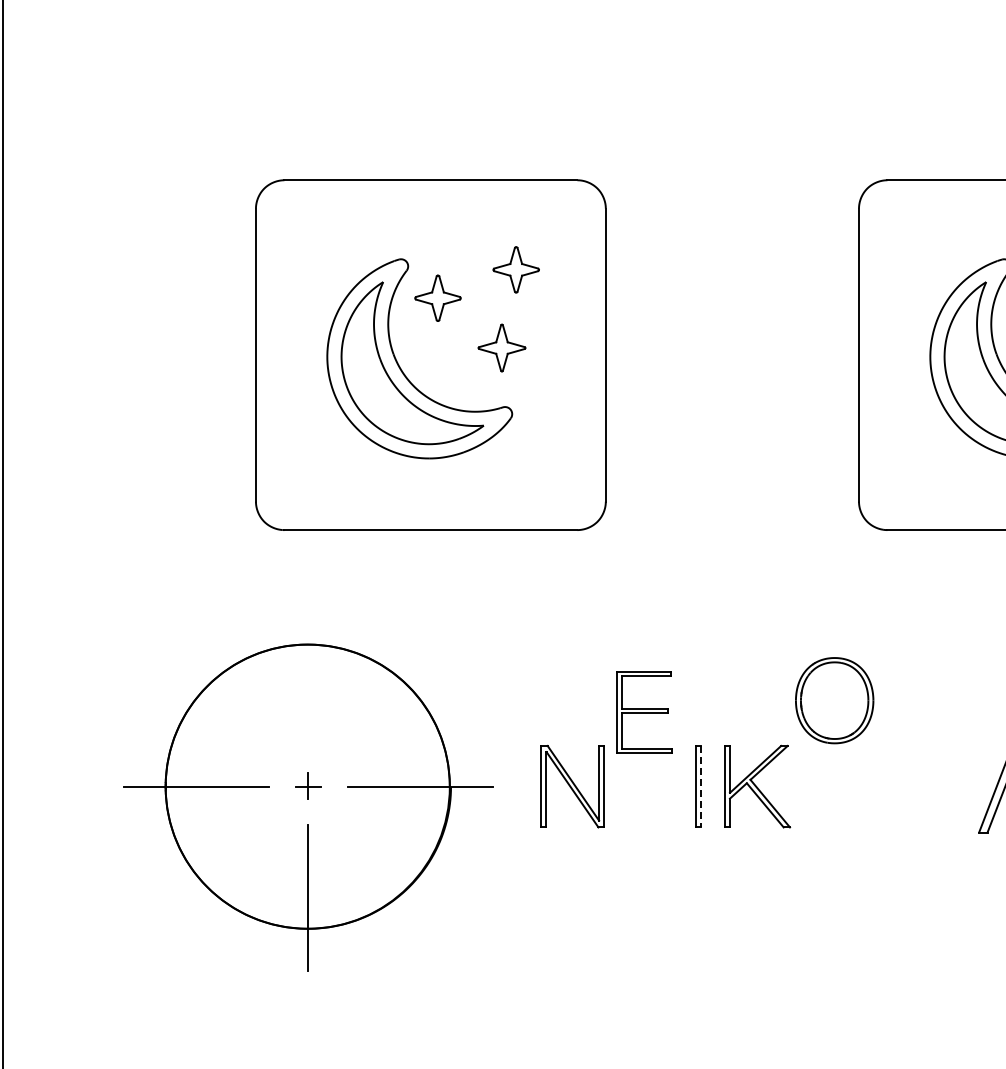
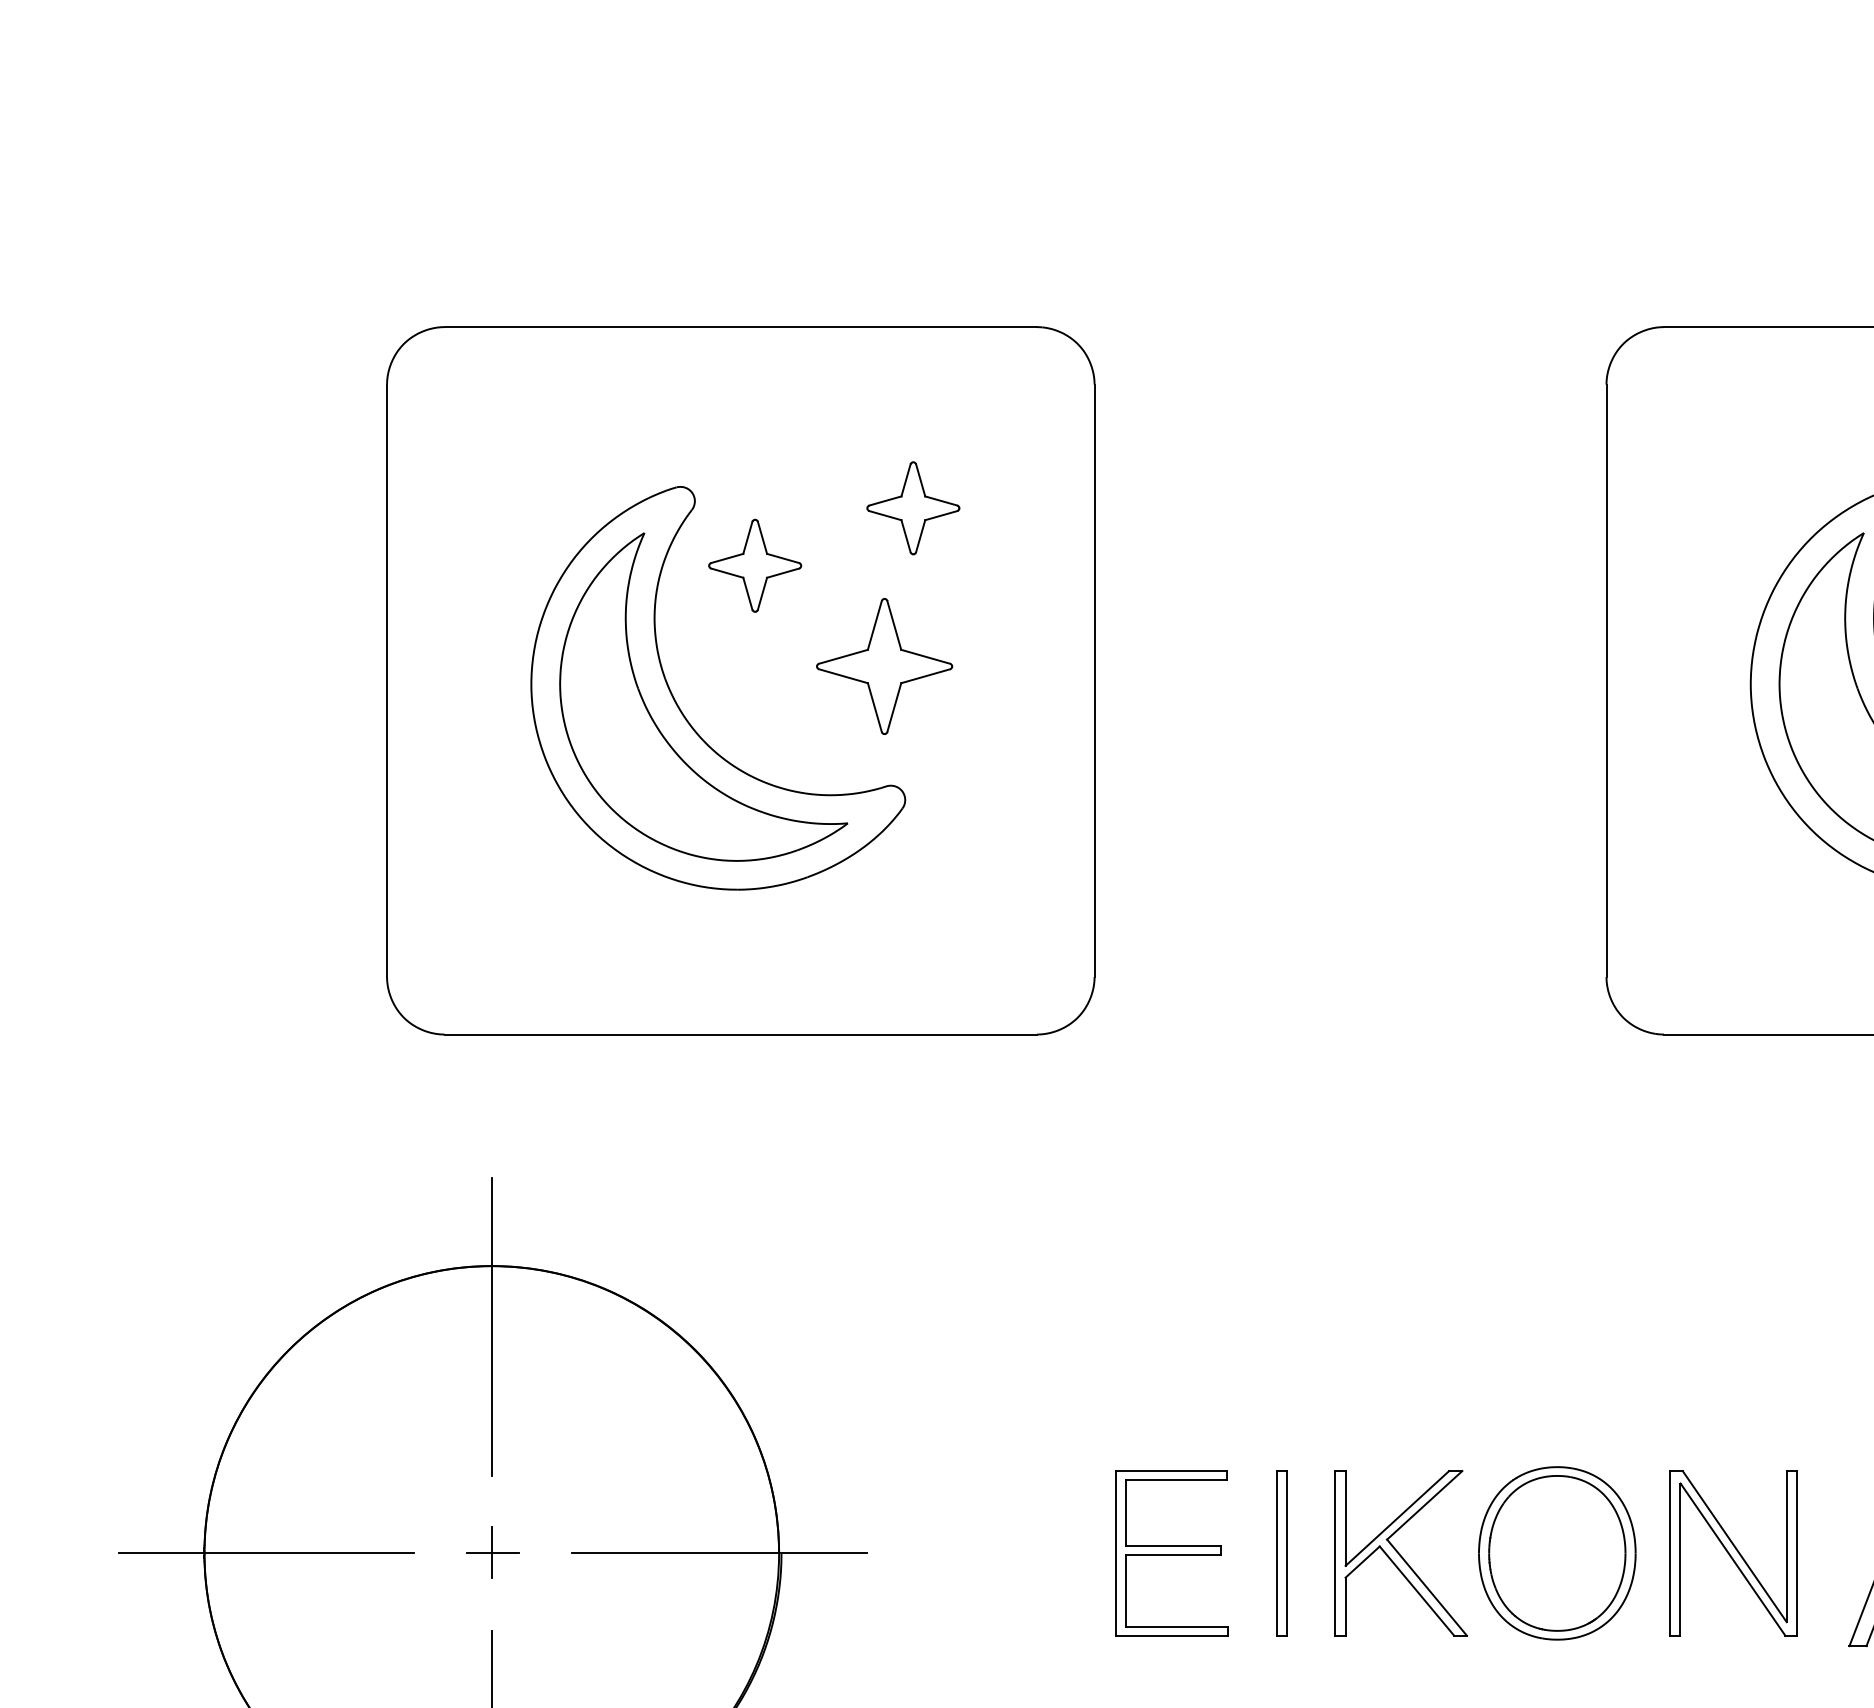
part: (501, 347) -> (883, 665), size x1.43
line: (307, 674) -> (491, 1326), added
part: (834, 700) -> (1556, 1553), moved
part: (644, 712) -> (1172, 1553), moved
part: (572, 786) -> (1732, 1553), moved
line: (701, 786) -> (1288, 1553), dashed -> solid

